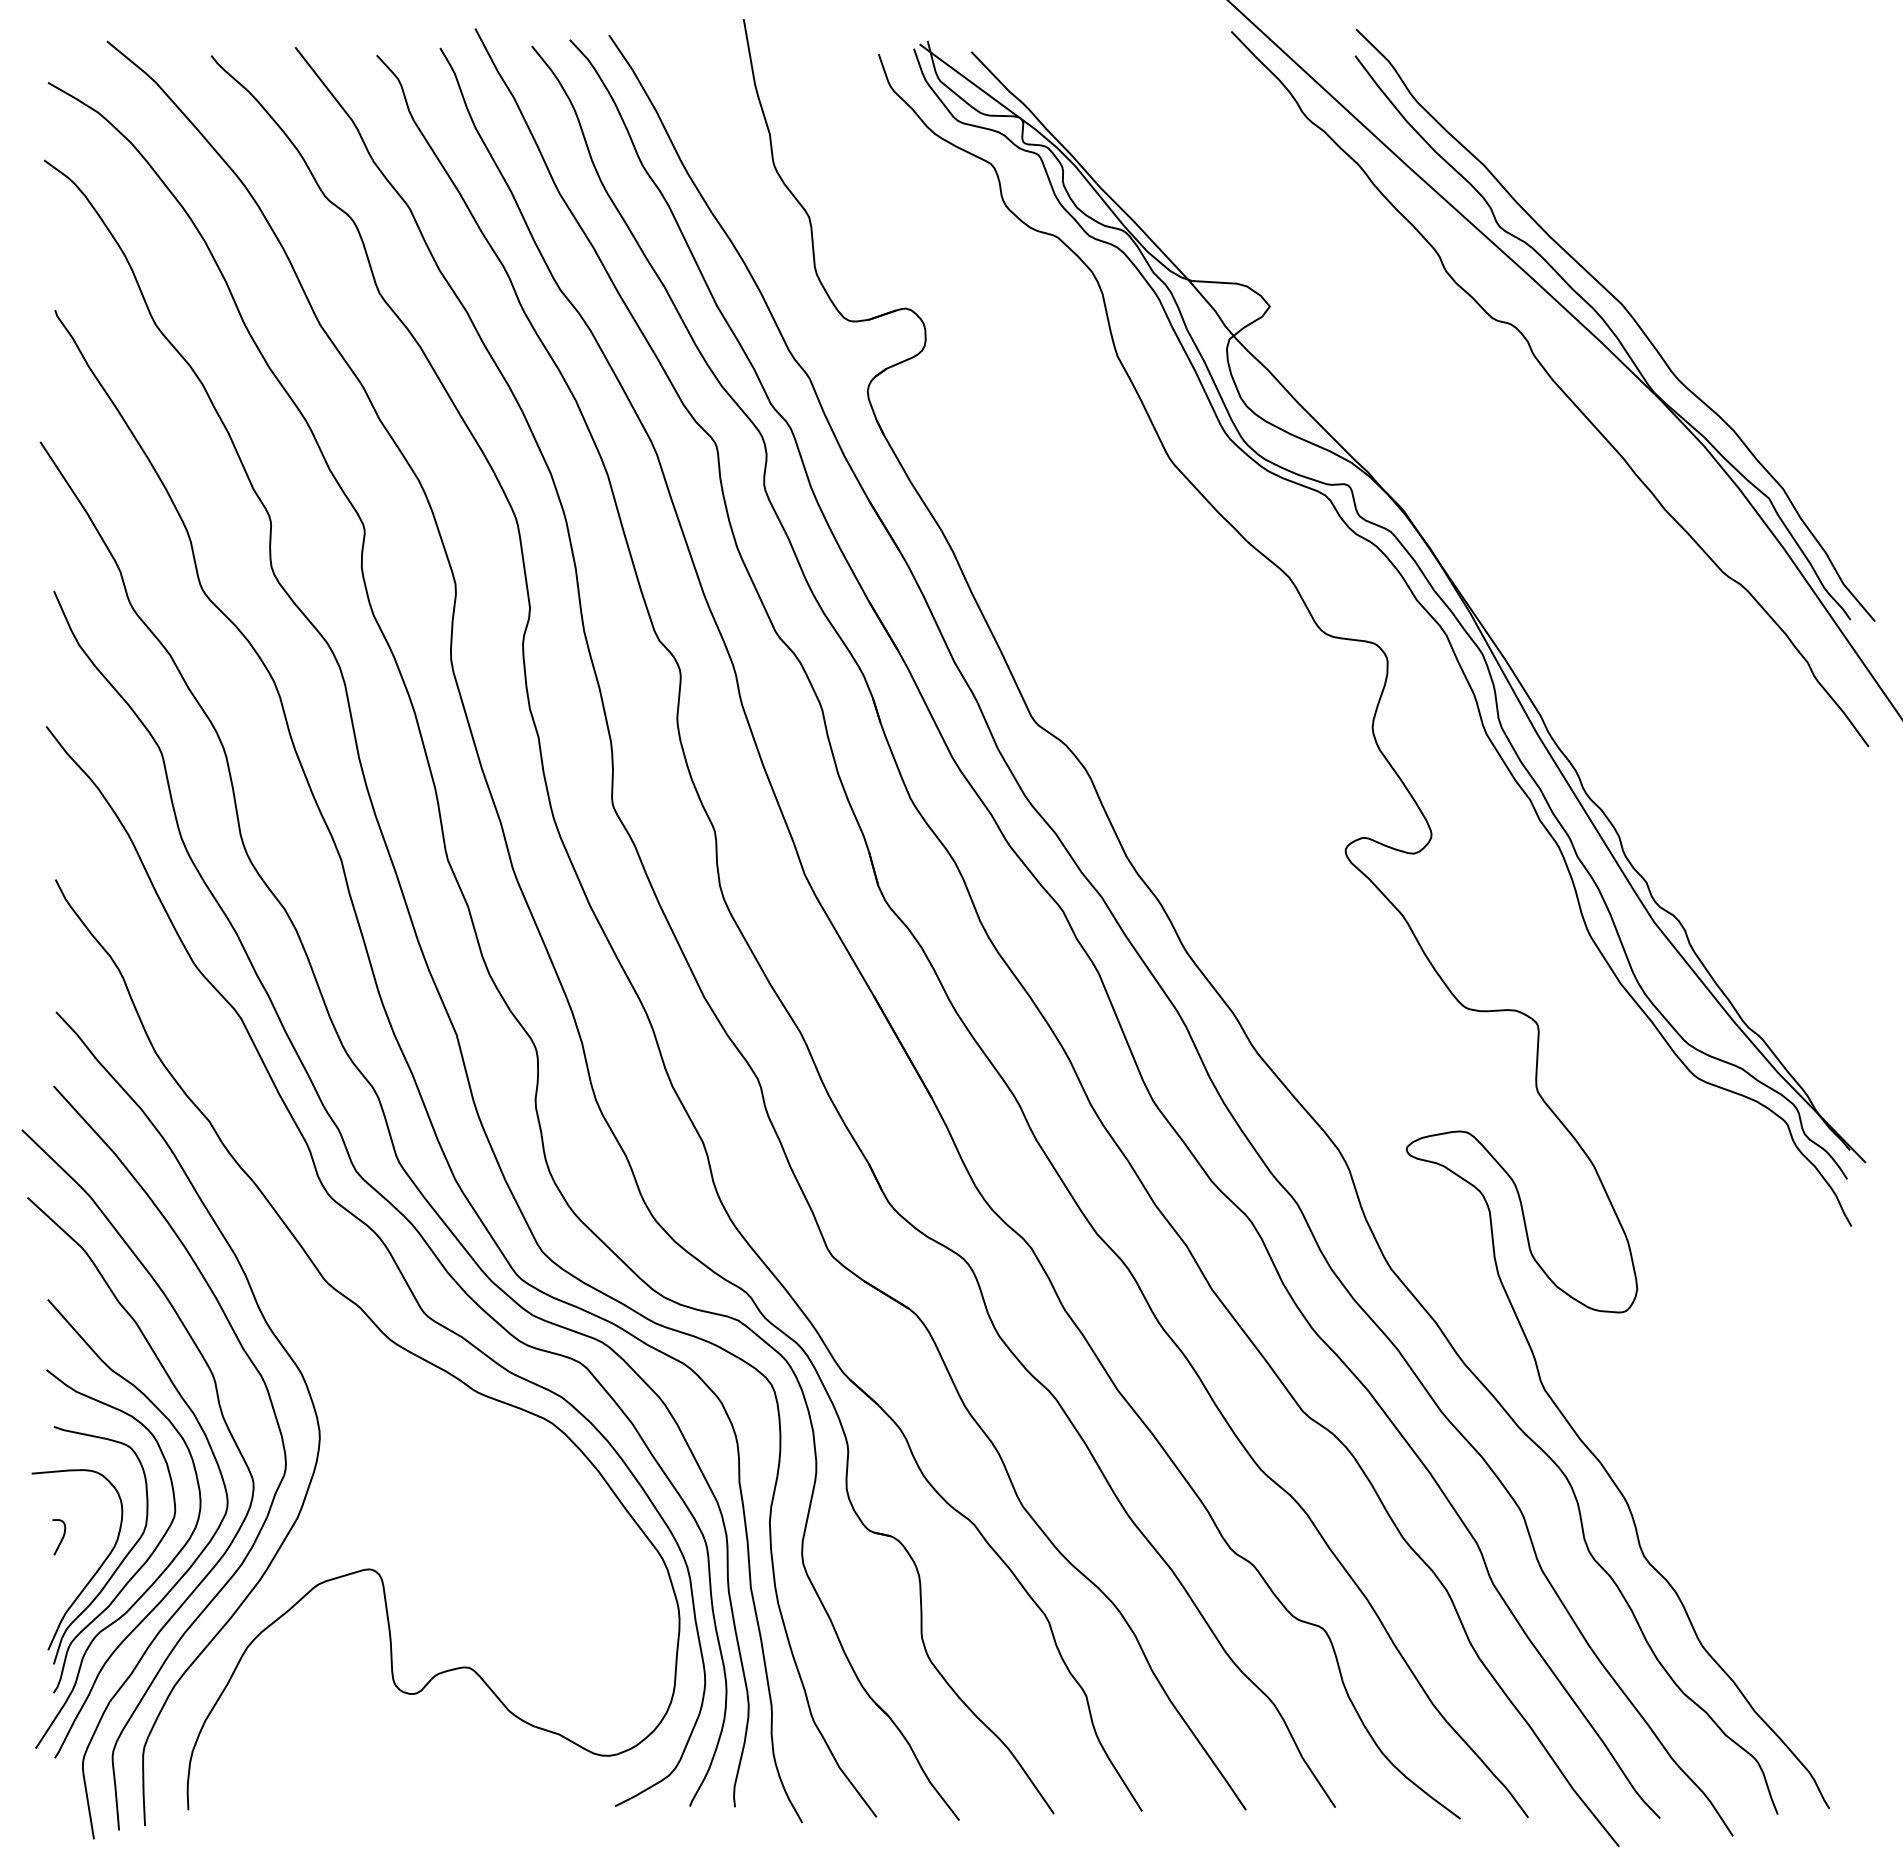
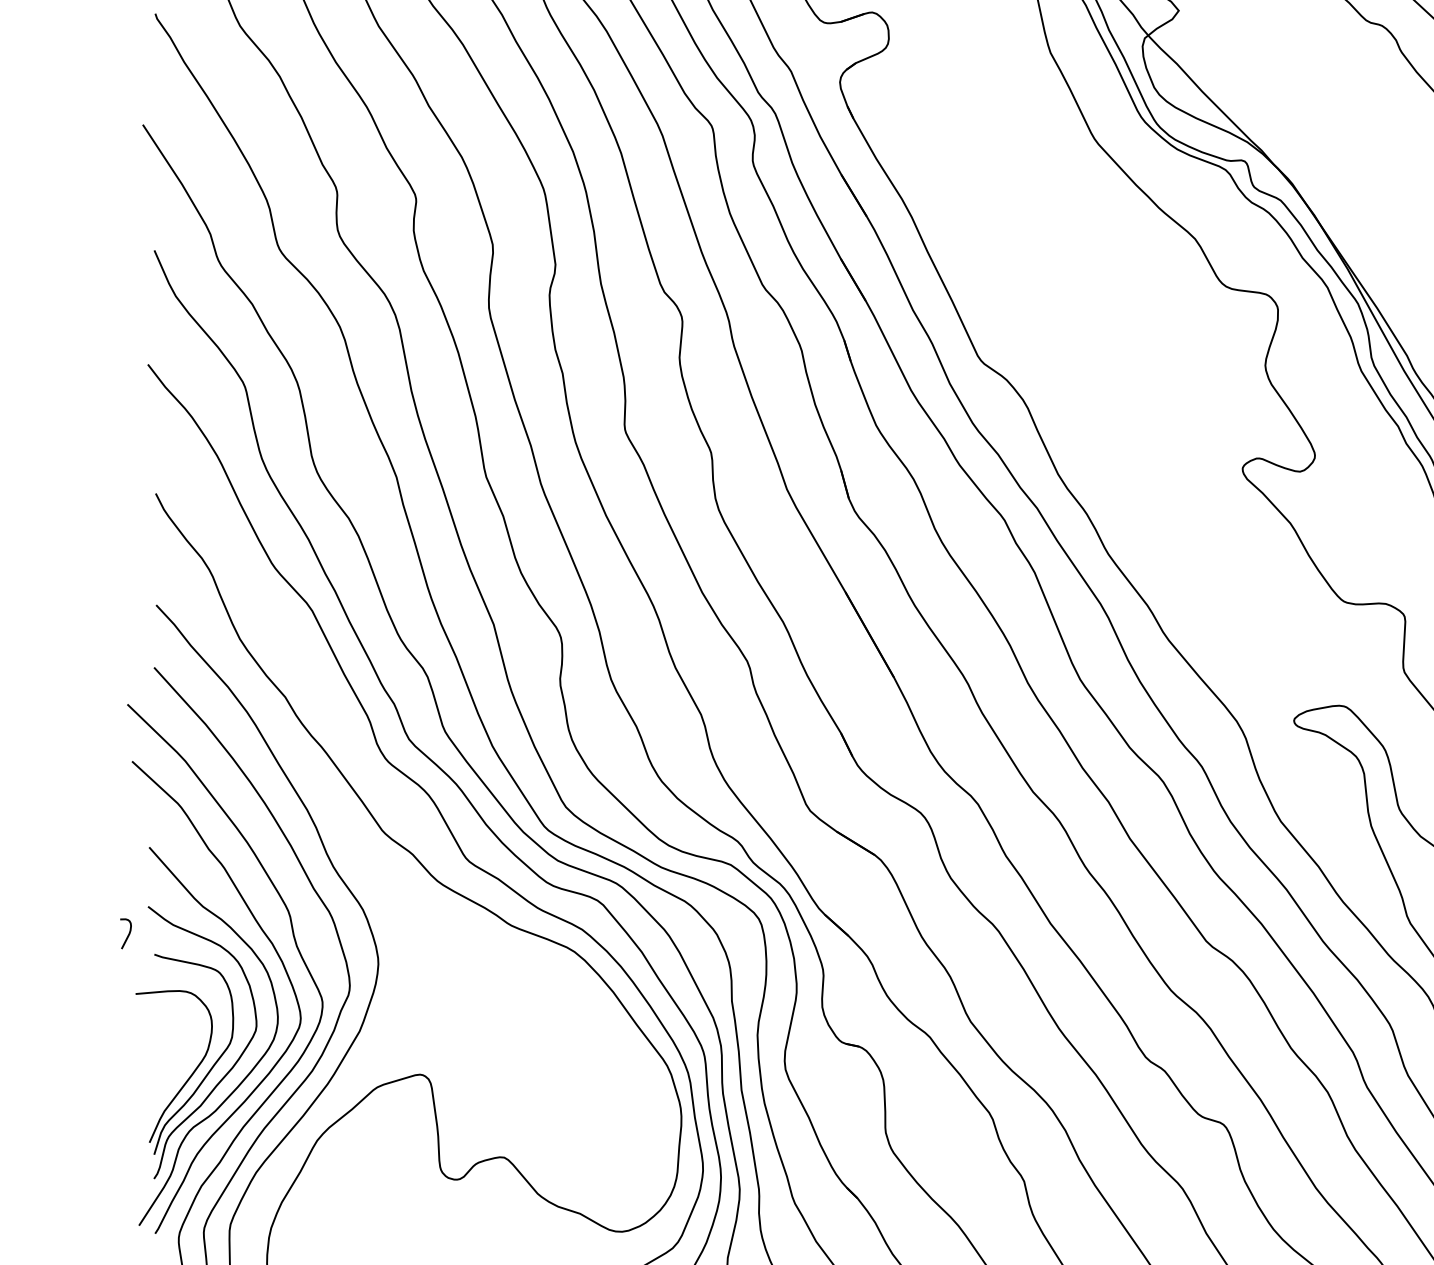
curve: (61, 1538) -> (127, 934), moved

